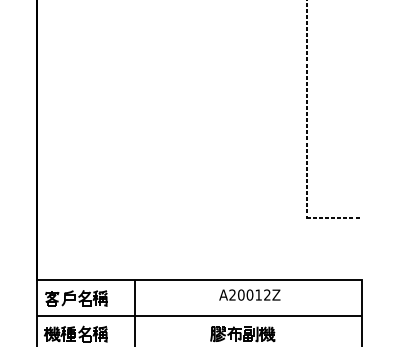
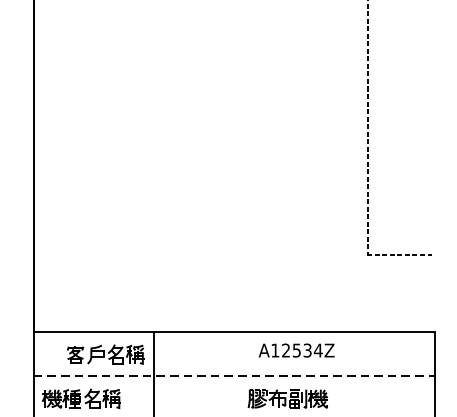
text: (249, 294) -> (296, 349), A20012Z -> A12534Z
part: (76, 298) -> (105, 354), moved
line: (200, 315) -> (235, 375), solid -> dashed

